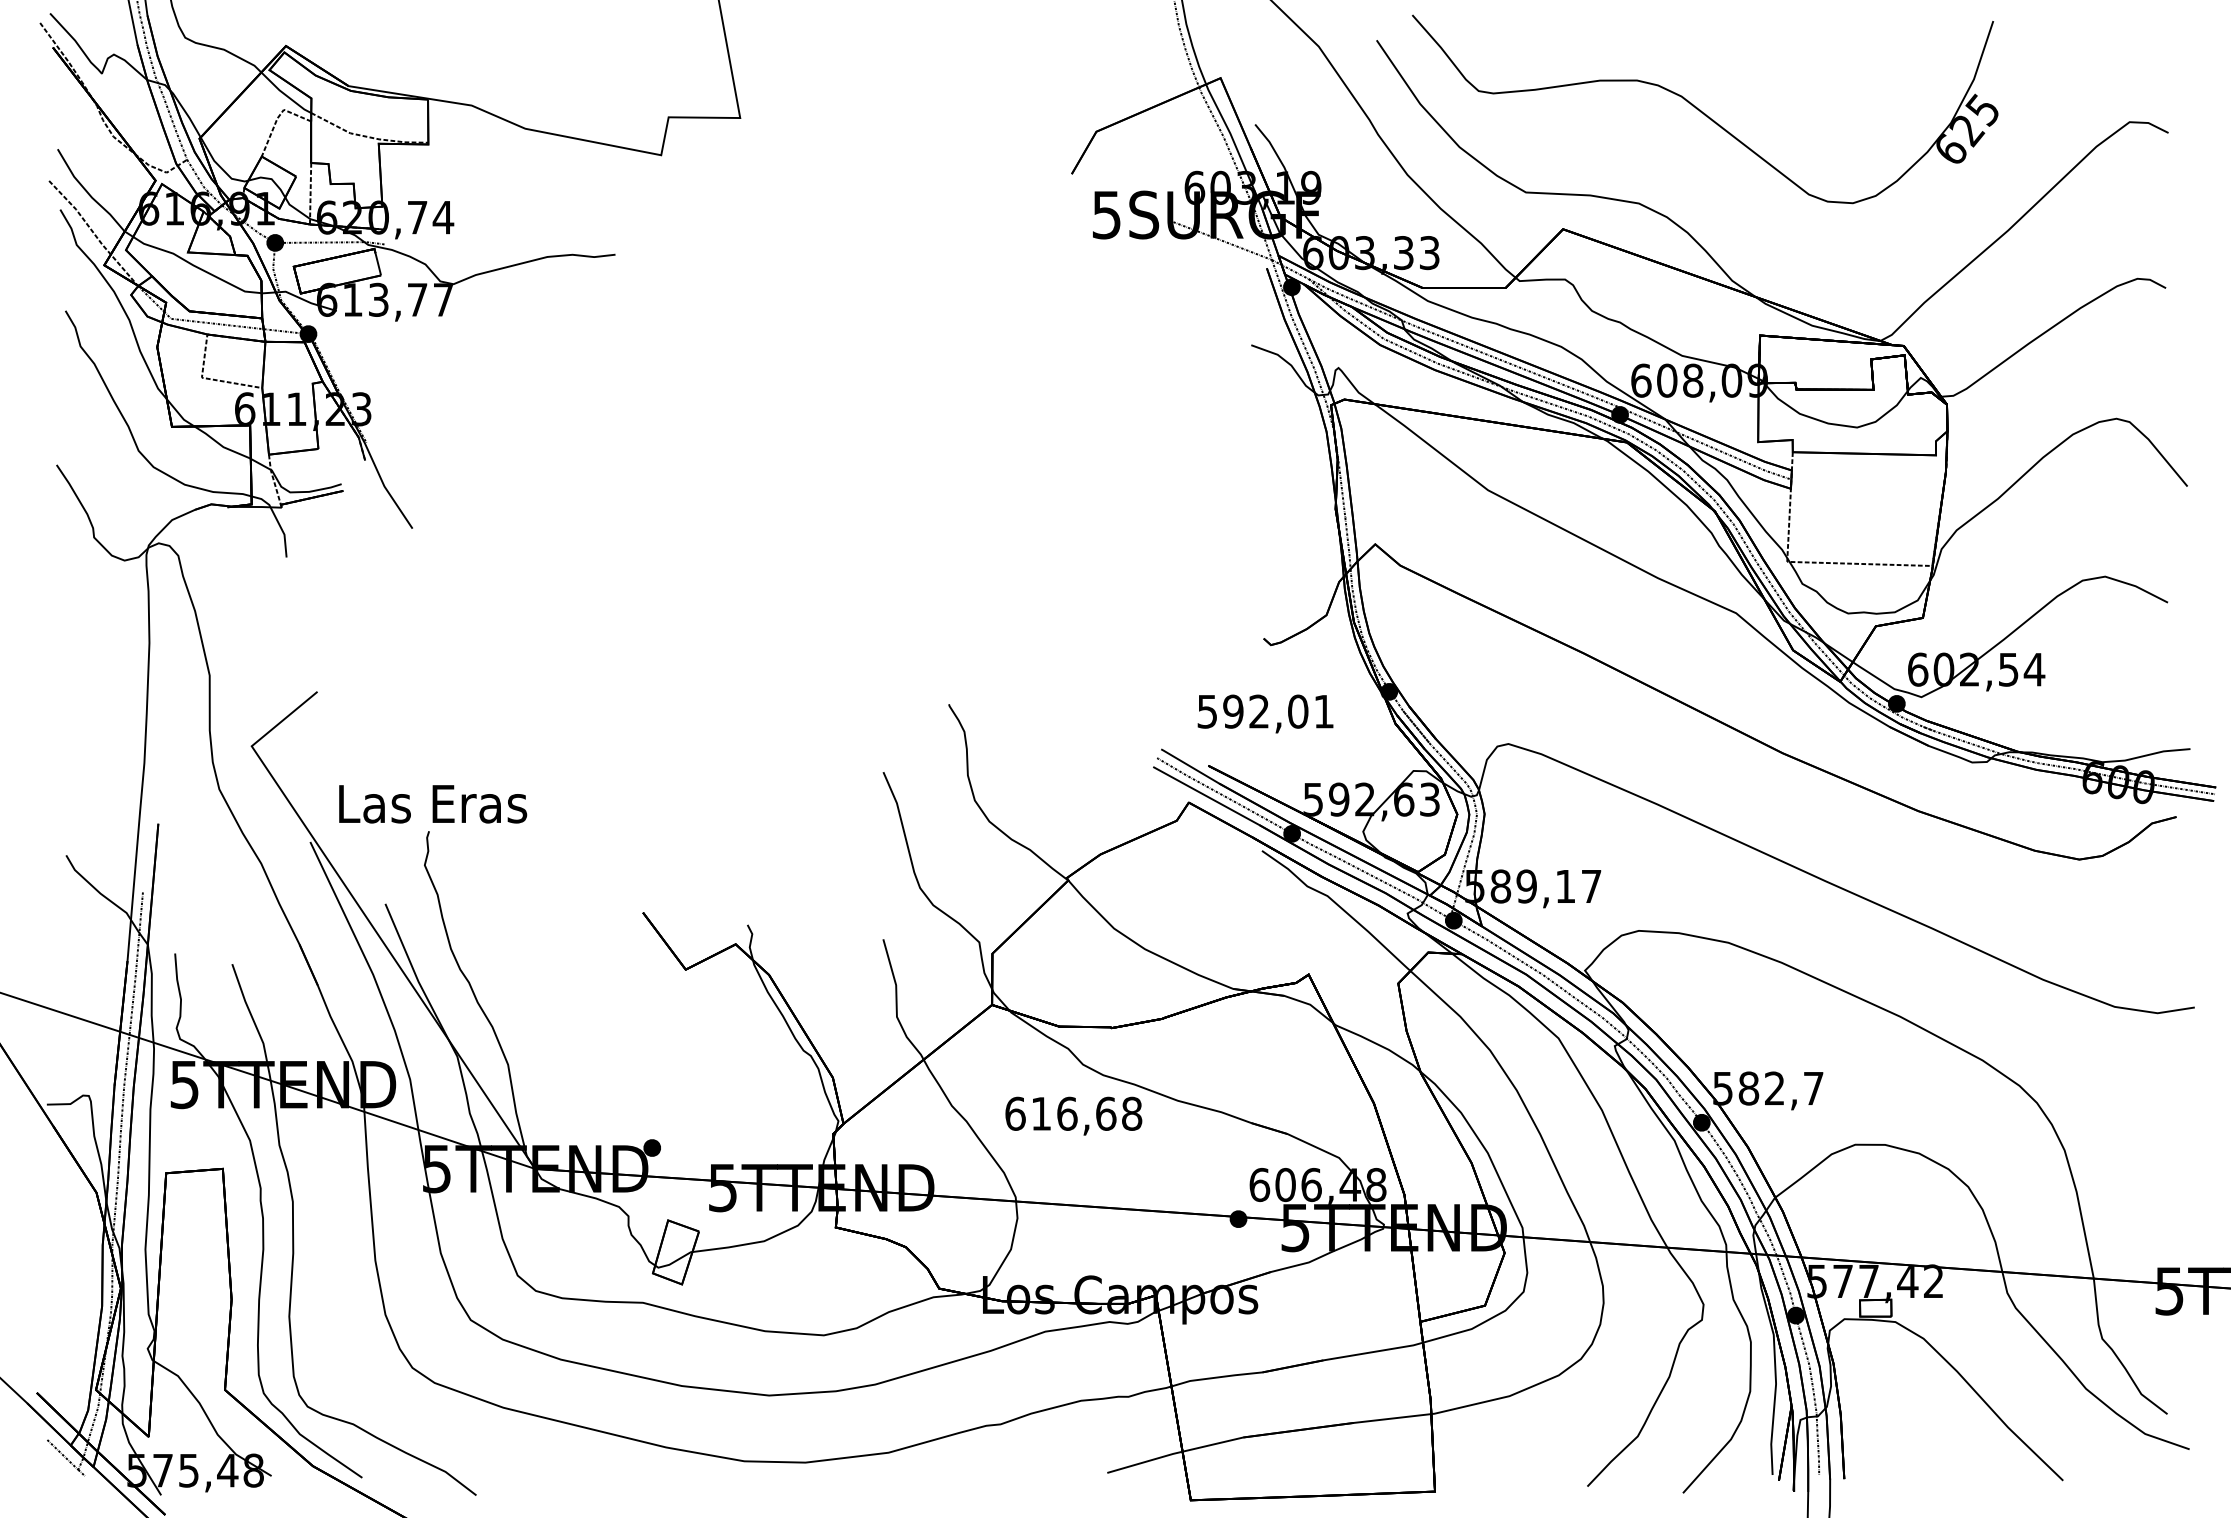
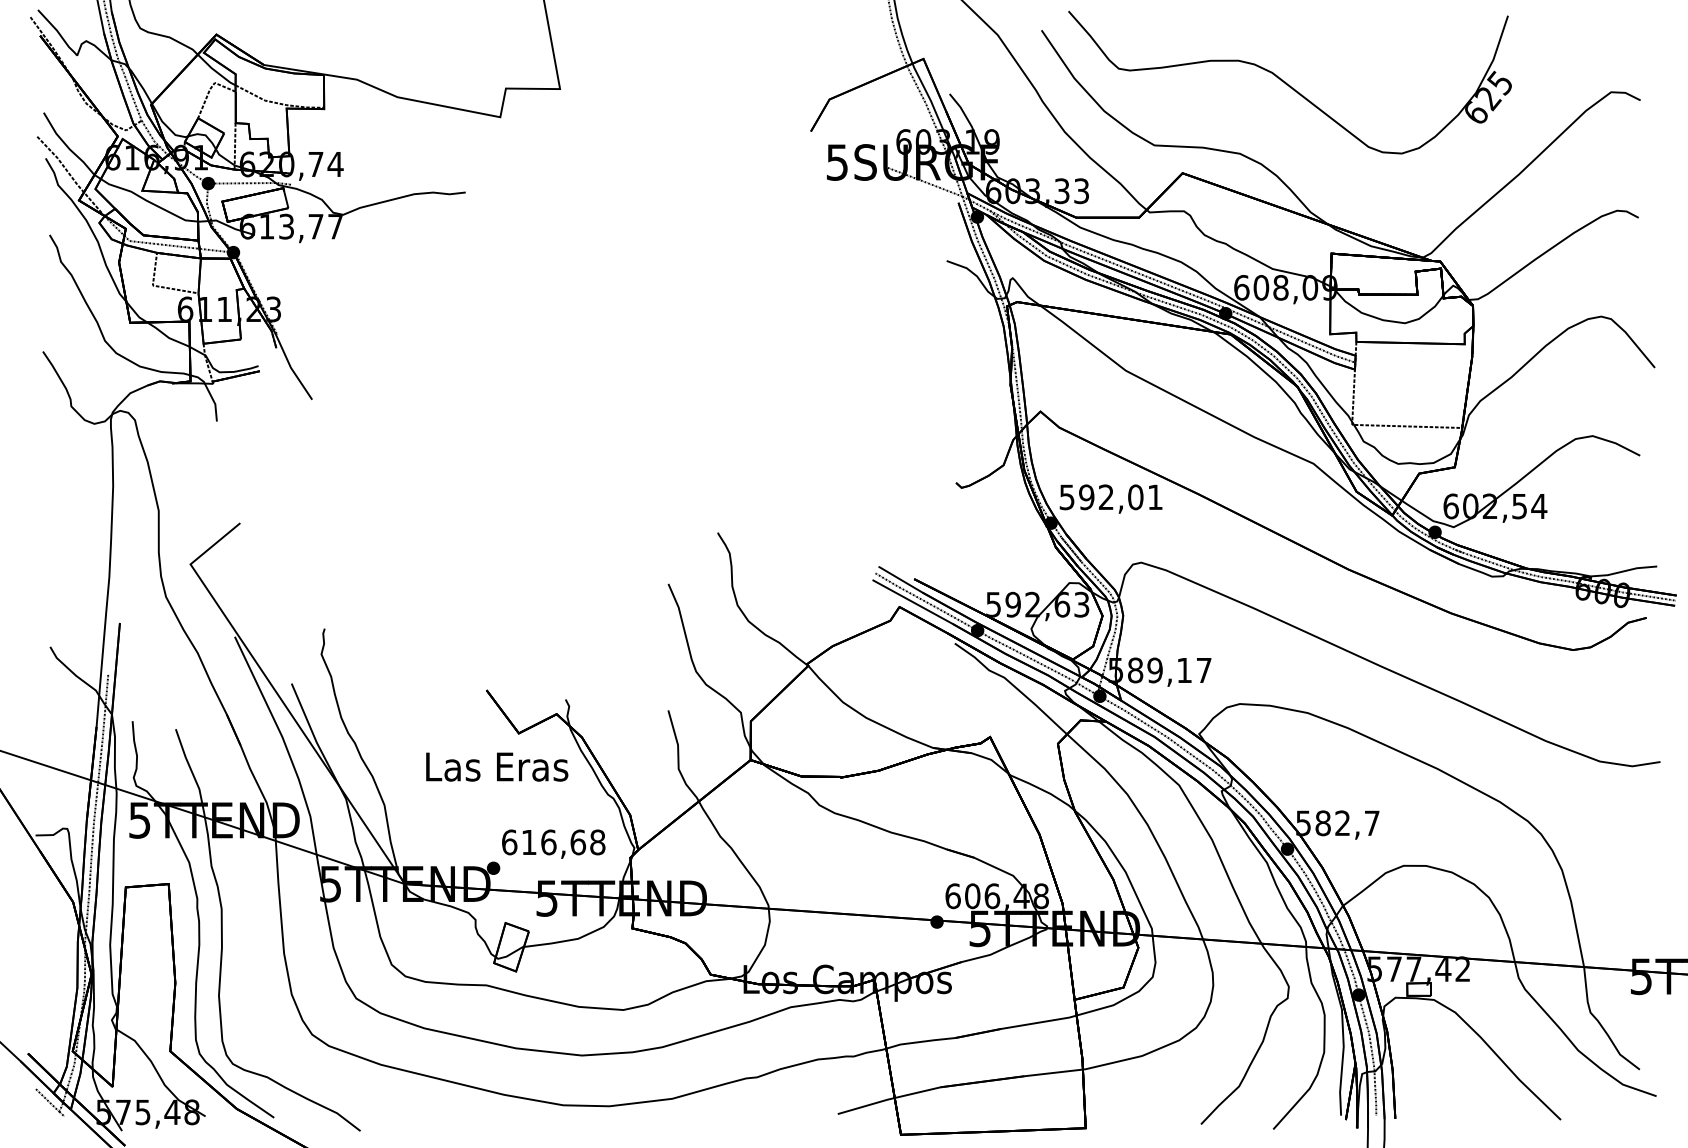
text: (1265, 713) -> (1111, 498), moved
text: (433, 804) -> (497, 767), moved
text: (1073, 1115) -> (553, 843), moved

